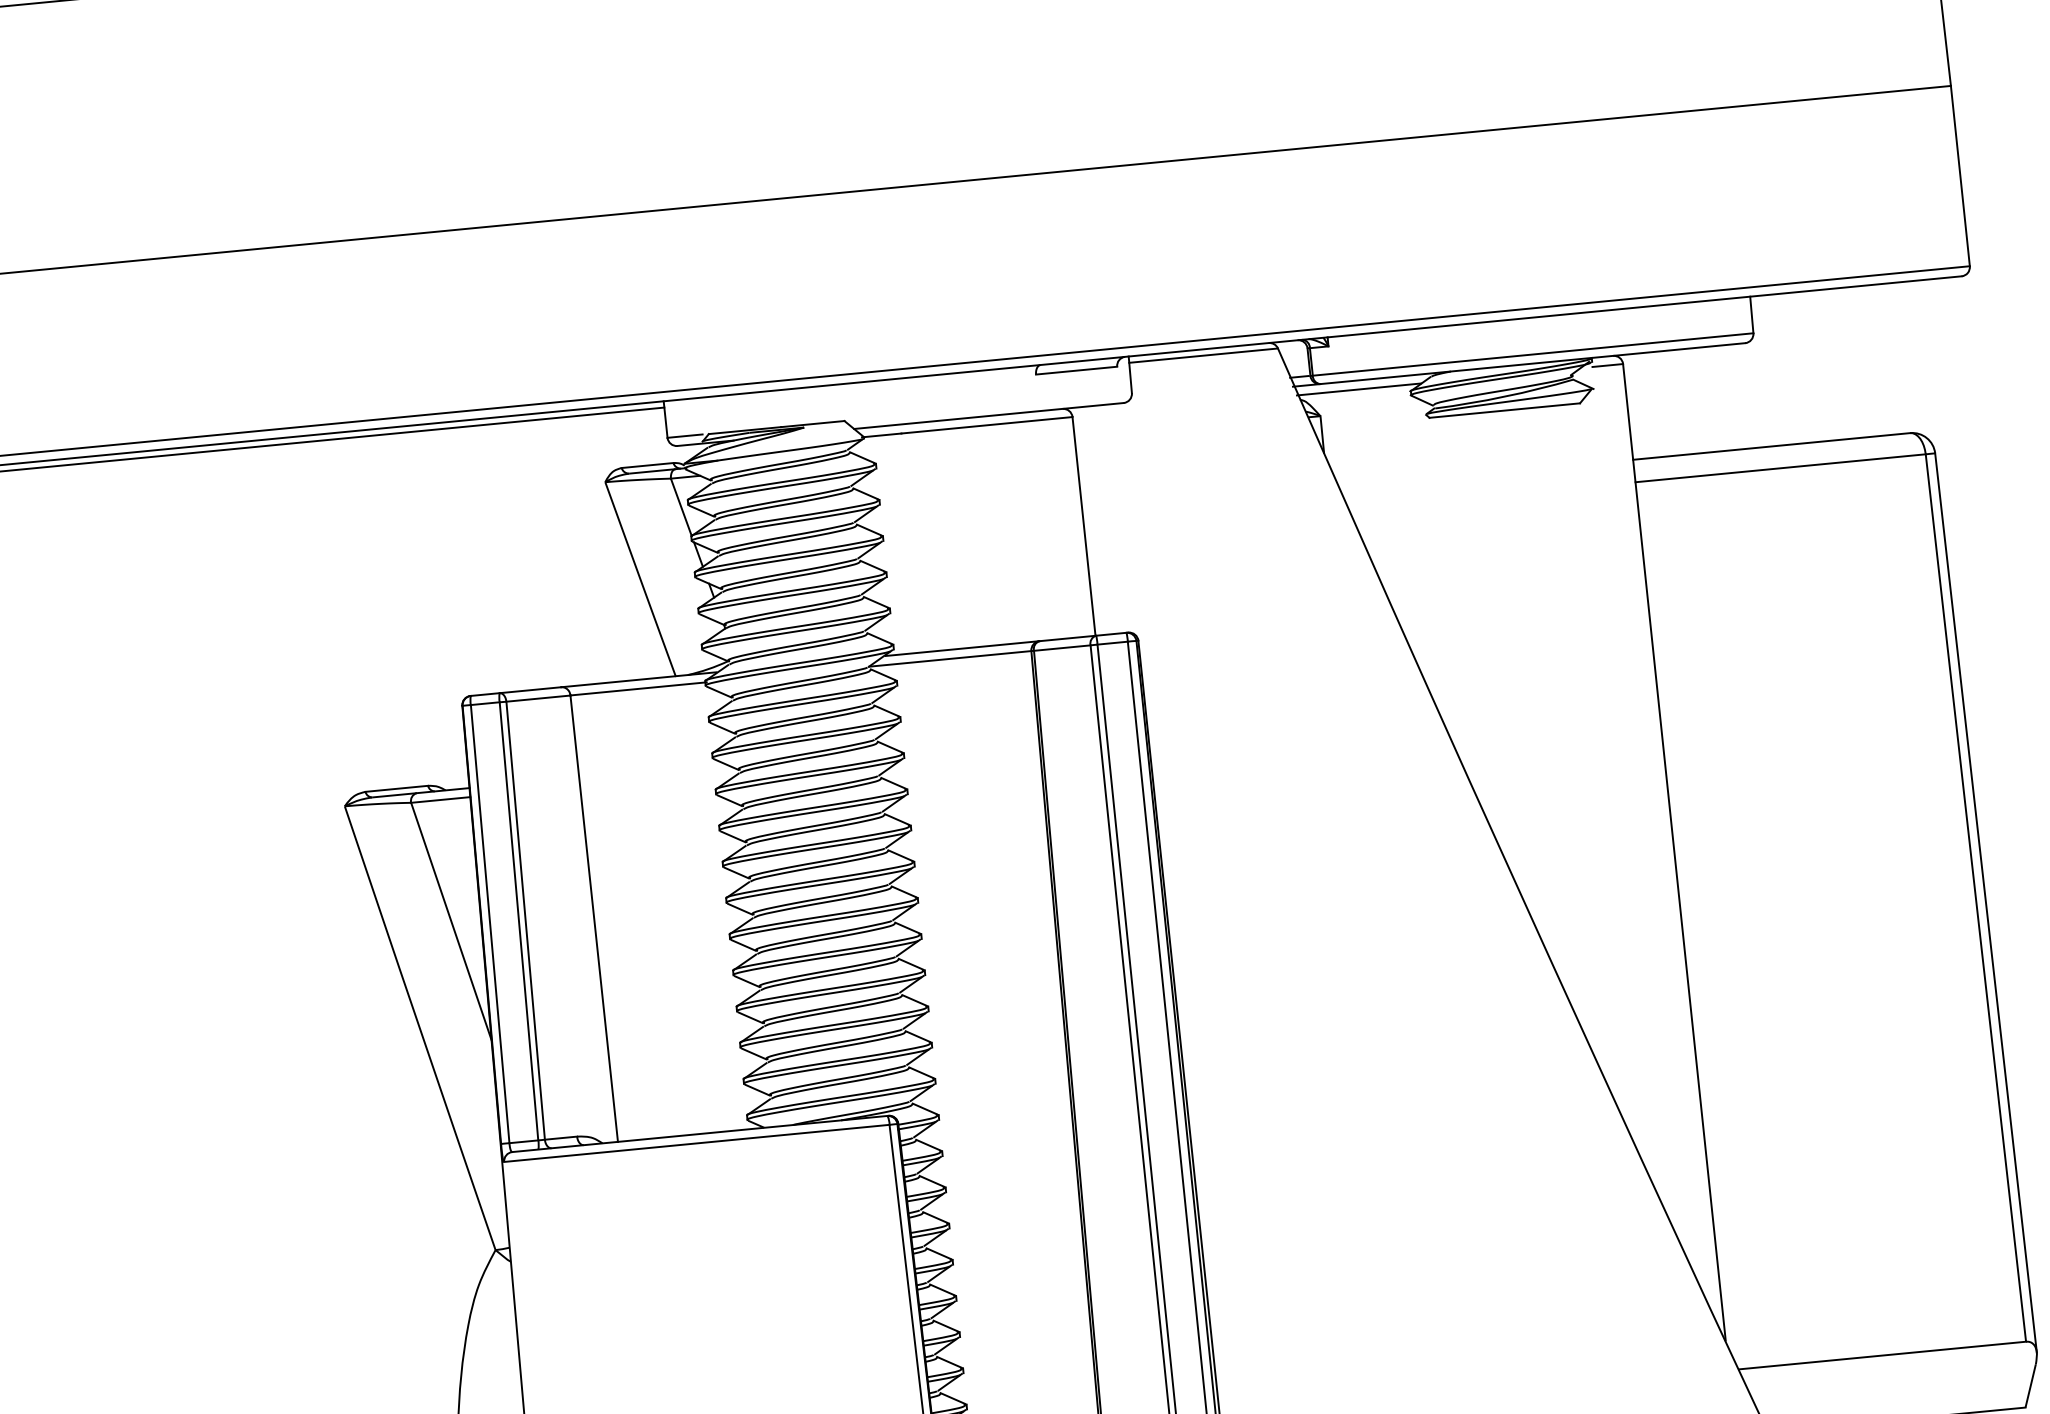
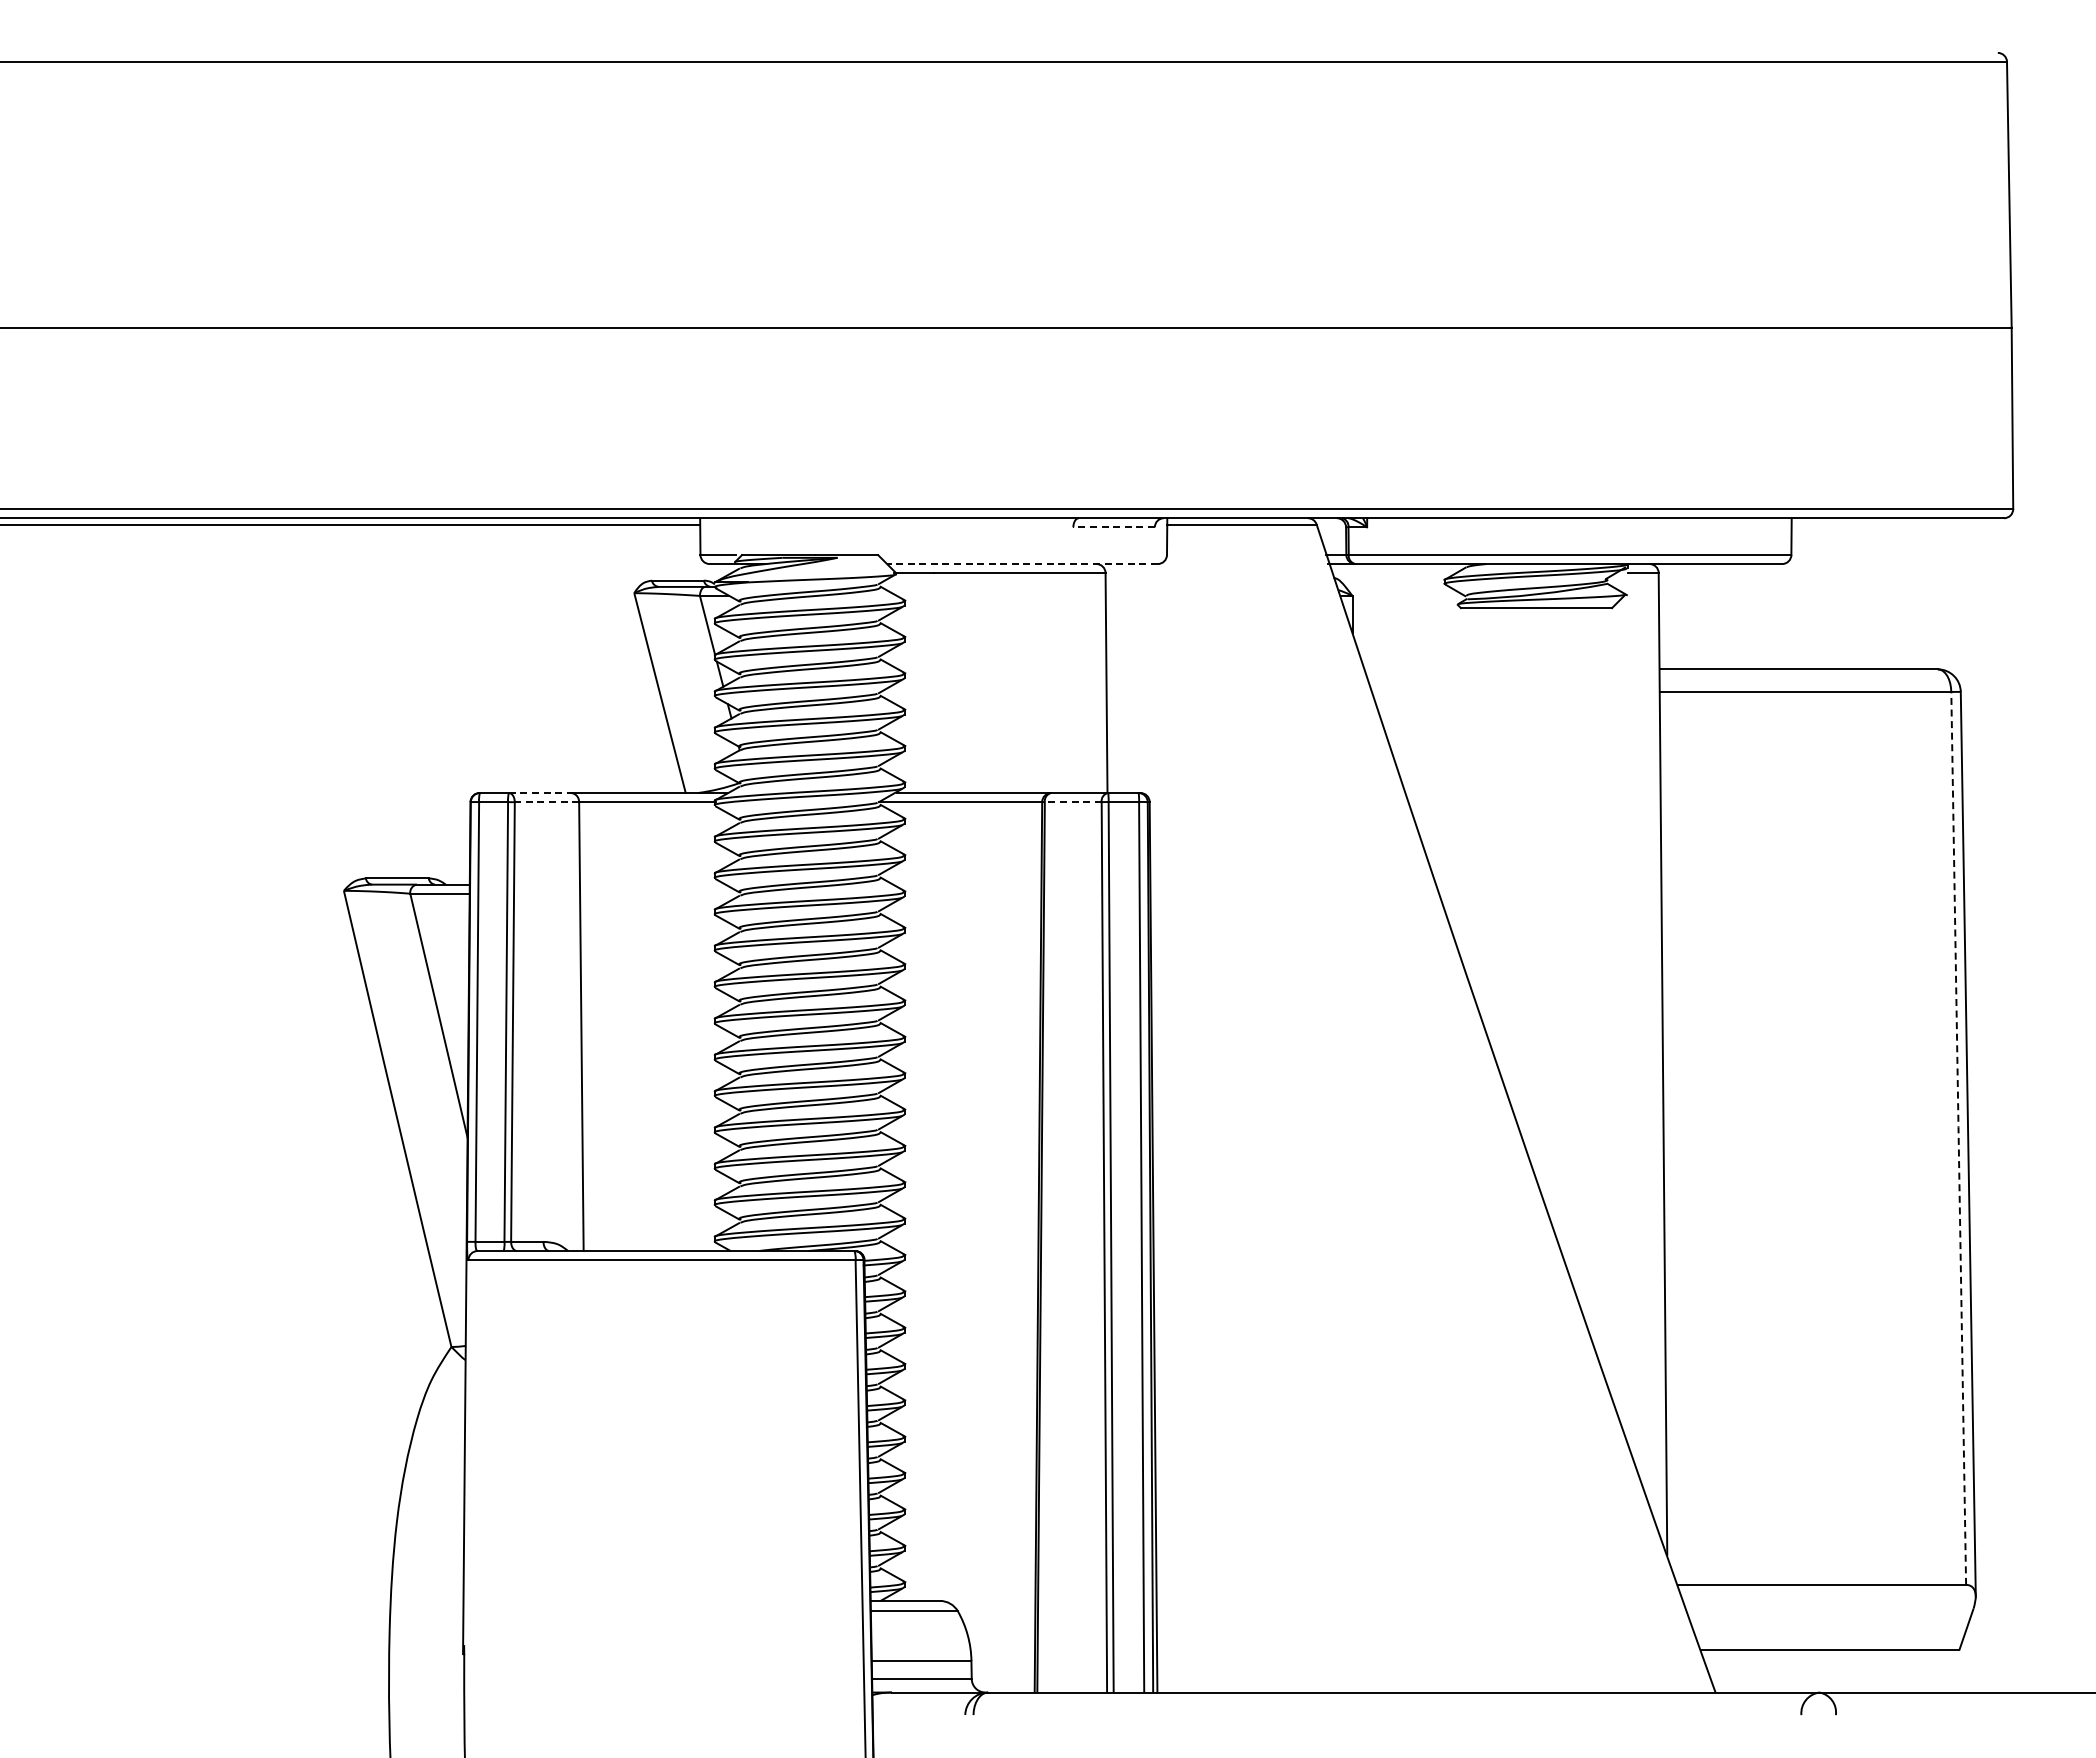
line: (1077, 370) -> (1114, 527), solid -> dashed
line: (1359, 389) -> (1393, 573), removed
line: (988, 416) -> (1021, 564), solid -> dashed
line: (1061, 648) -> (1072, 802), solid -> dashed
line: (530, 690) -> (539, 793), solid -> dashed
line: (538, 698) -> (546, 802), solid -> dashed
line: (1975, 897) -> (1958, 1137), solid -> dashed

